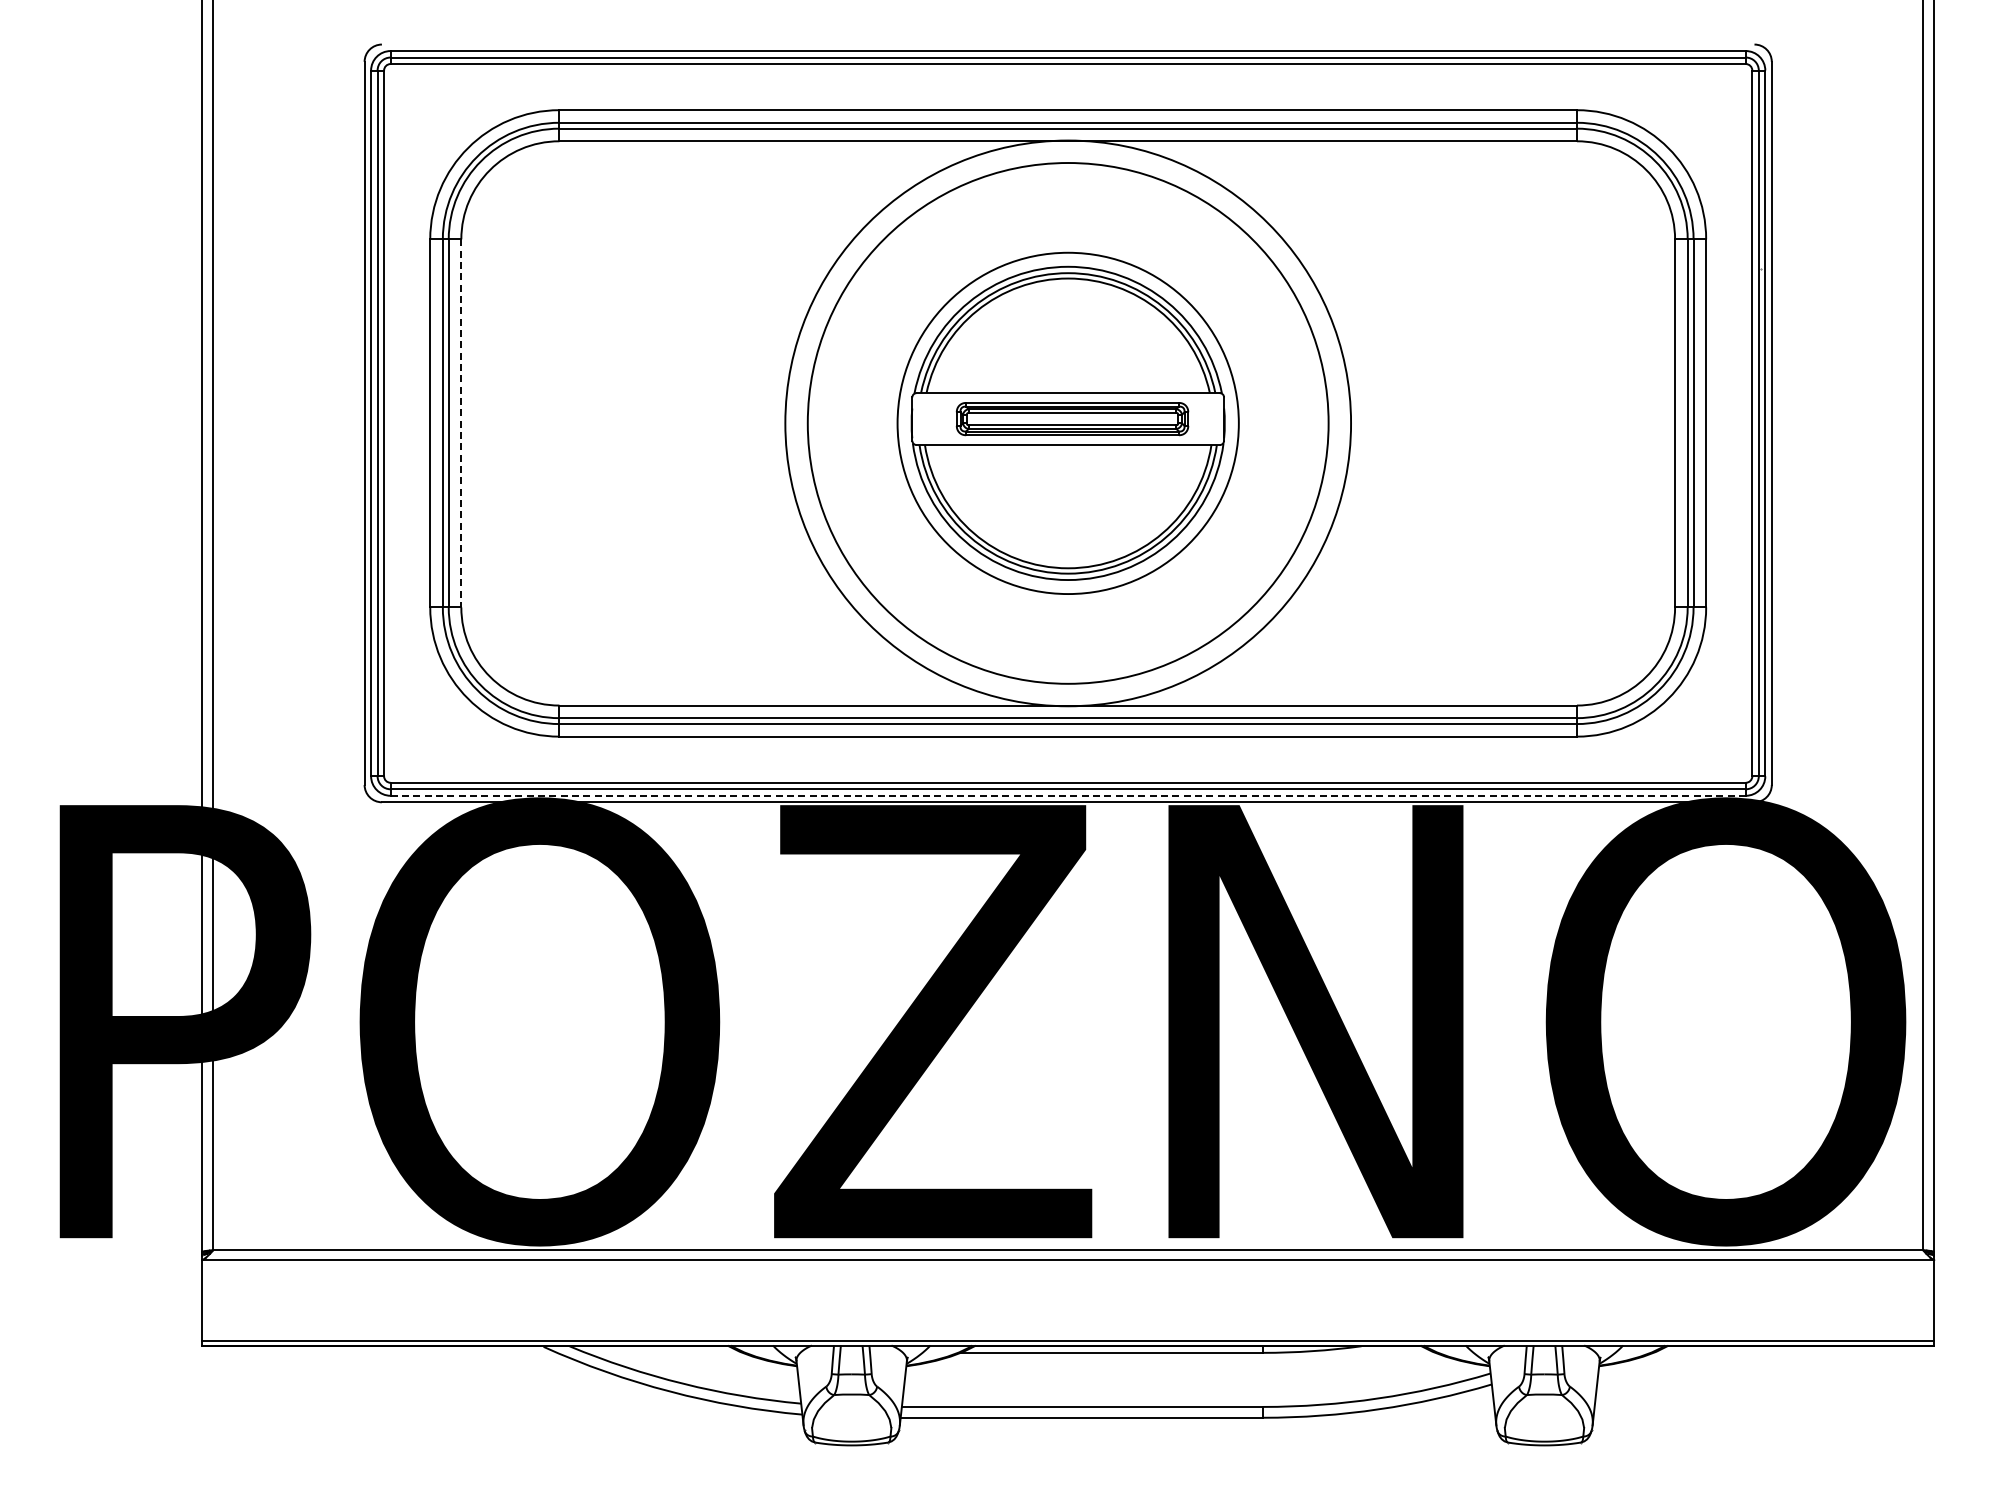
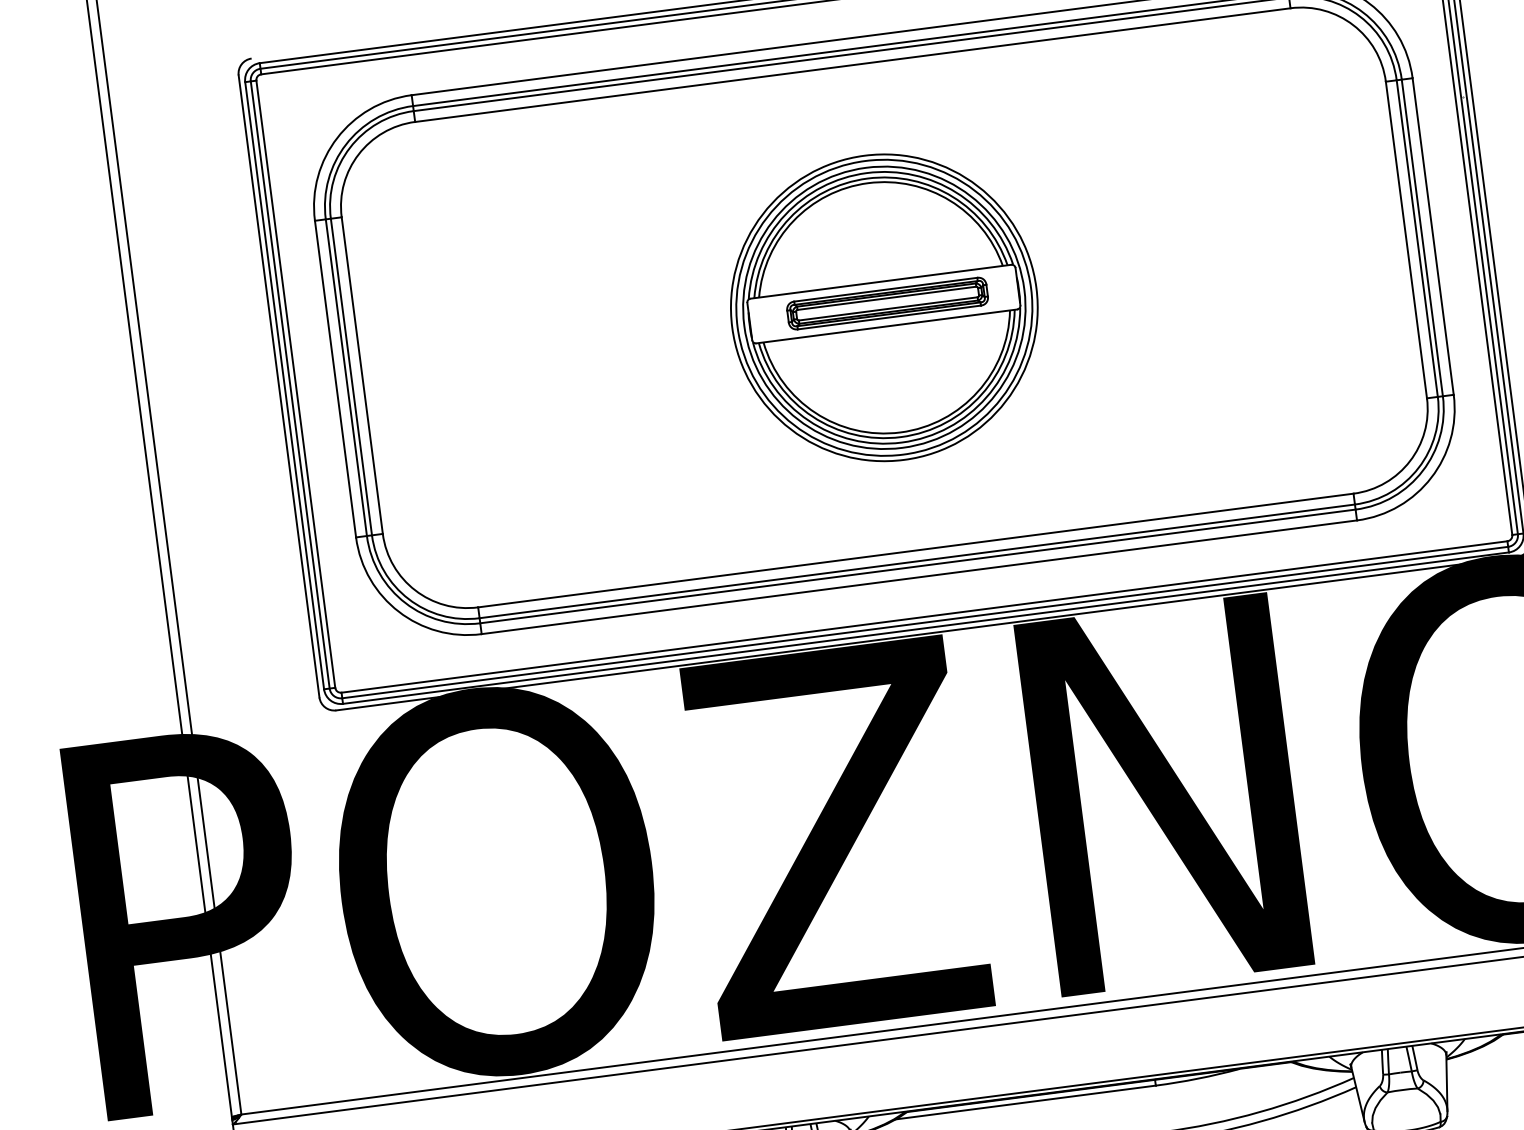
line: (461, 423) -> (362, 375), dashed -> solid
circle: (1067, 423) -> (883, 307), size x0.62
circle: (1068, 423) -> (884, 307), size x0.62
line: (1068, 795) -> (926, 627), dashed -> solid

